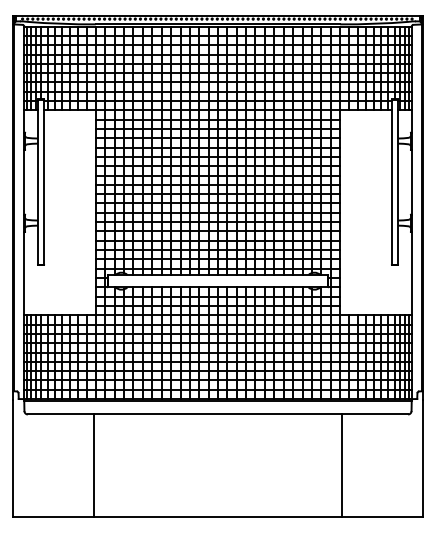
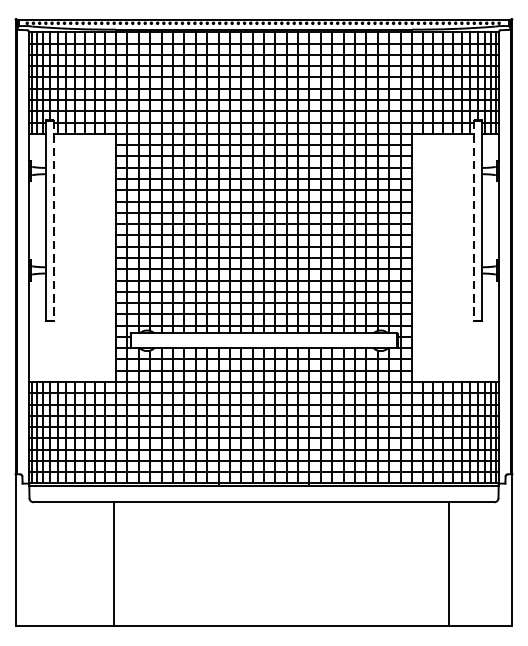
line: (44, 182) -> (53, 221), solid -> dashed
line: (391, 182) -> (474, 221), solid -> dashed
line: (341, 465) -> (448, 564), moved

